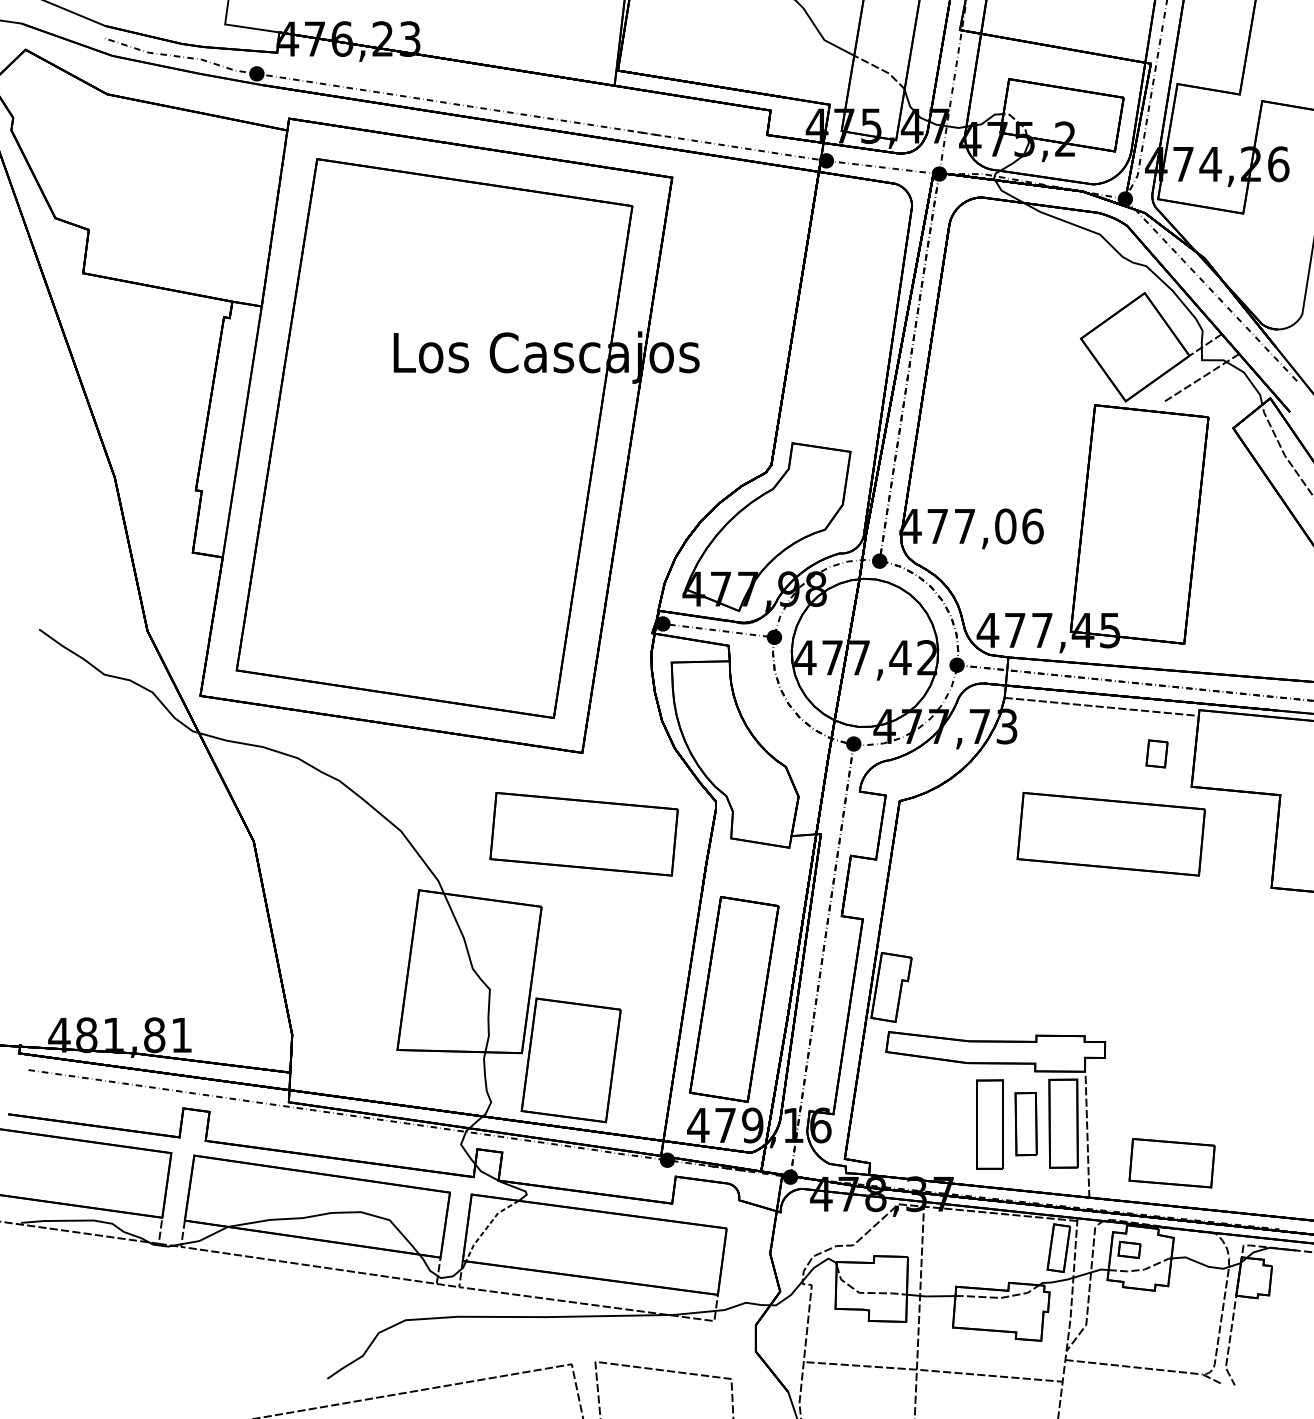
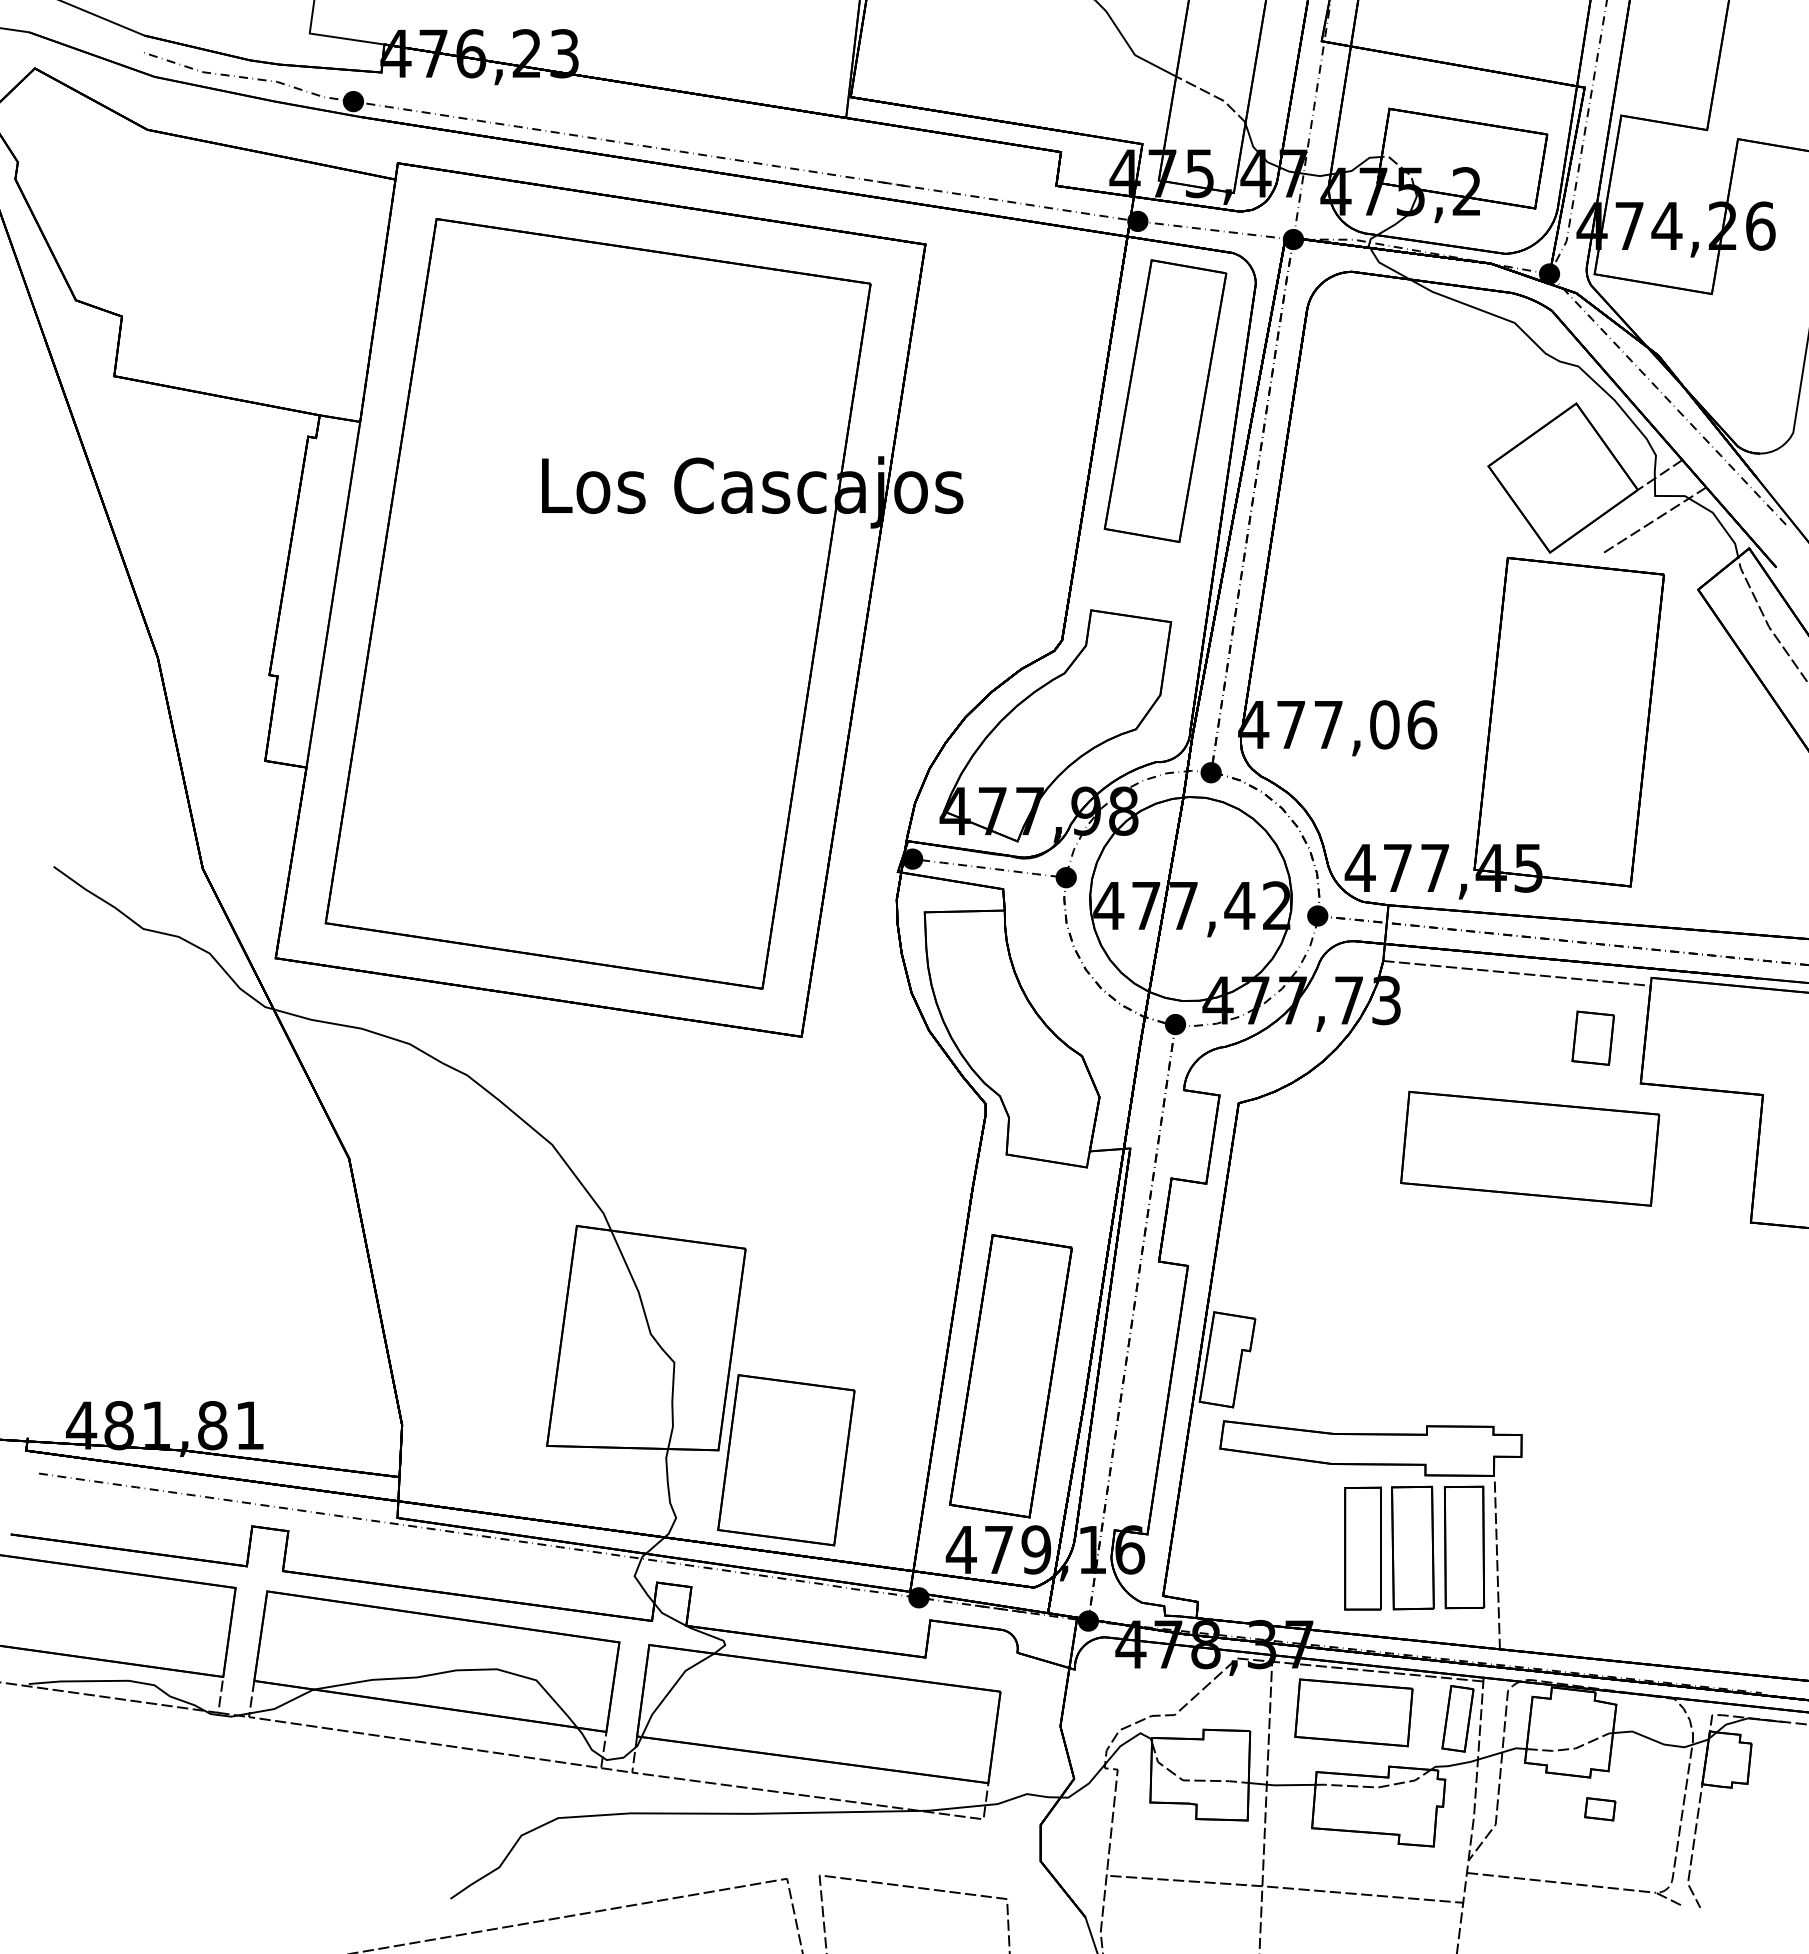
part: (846, 290) -> (1165, 400), added
part: (1156, 753) -> (1592, 1037), size x1.43
part: (584, 834) -> (804, 1148), removed
part: (1025, 1123) -> (1412, 1547), size x1.43
part: (1171, 1162) -> (1353, 1712), moved
line: (487, 1226) -> (671, 1689), dashed -> solid
part: (1129, 1250) -> (1600, 1809), moved

